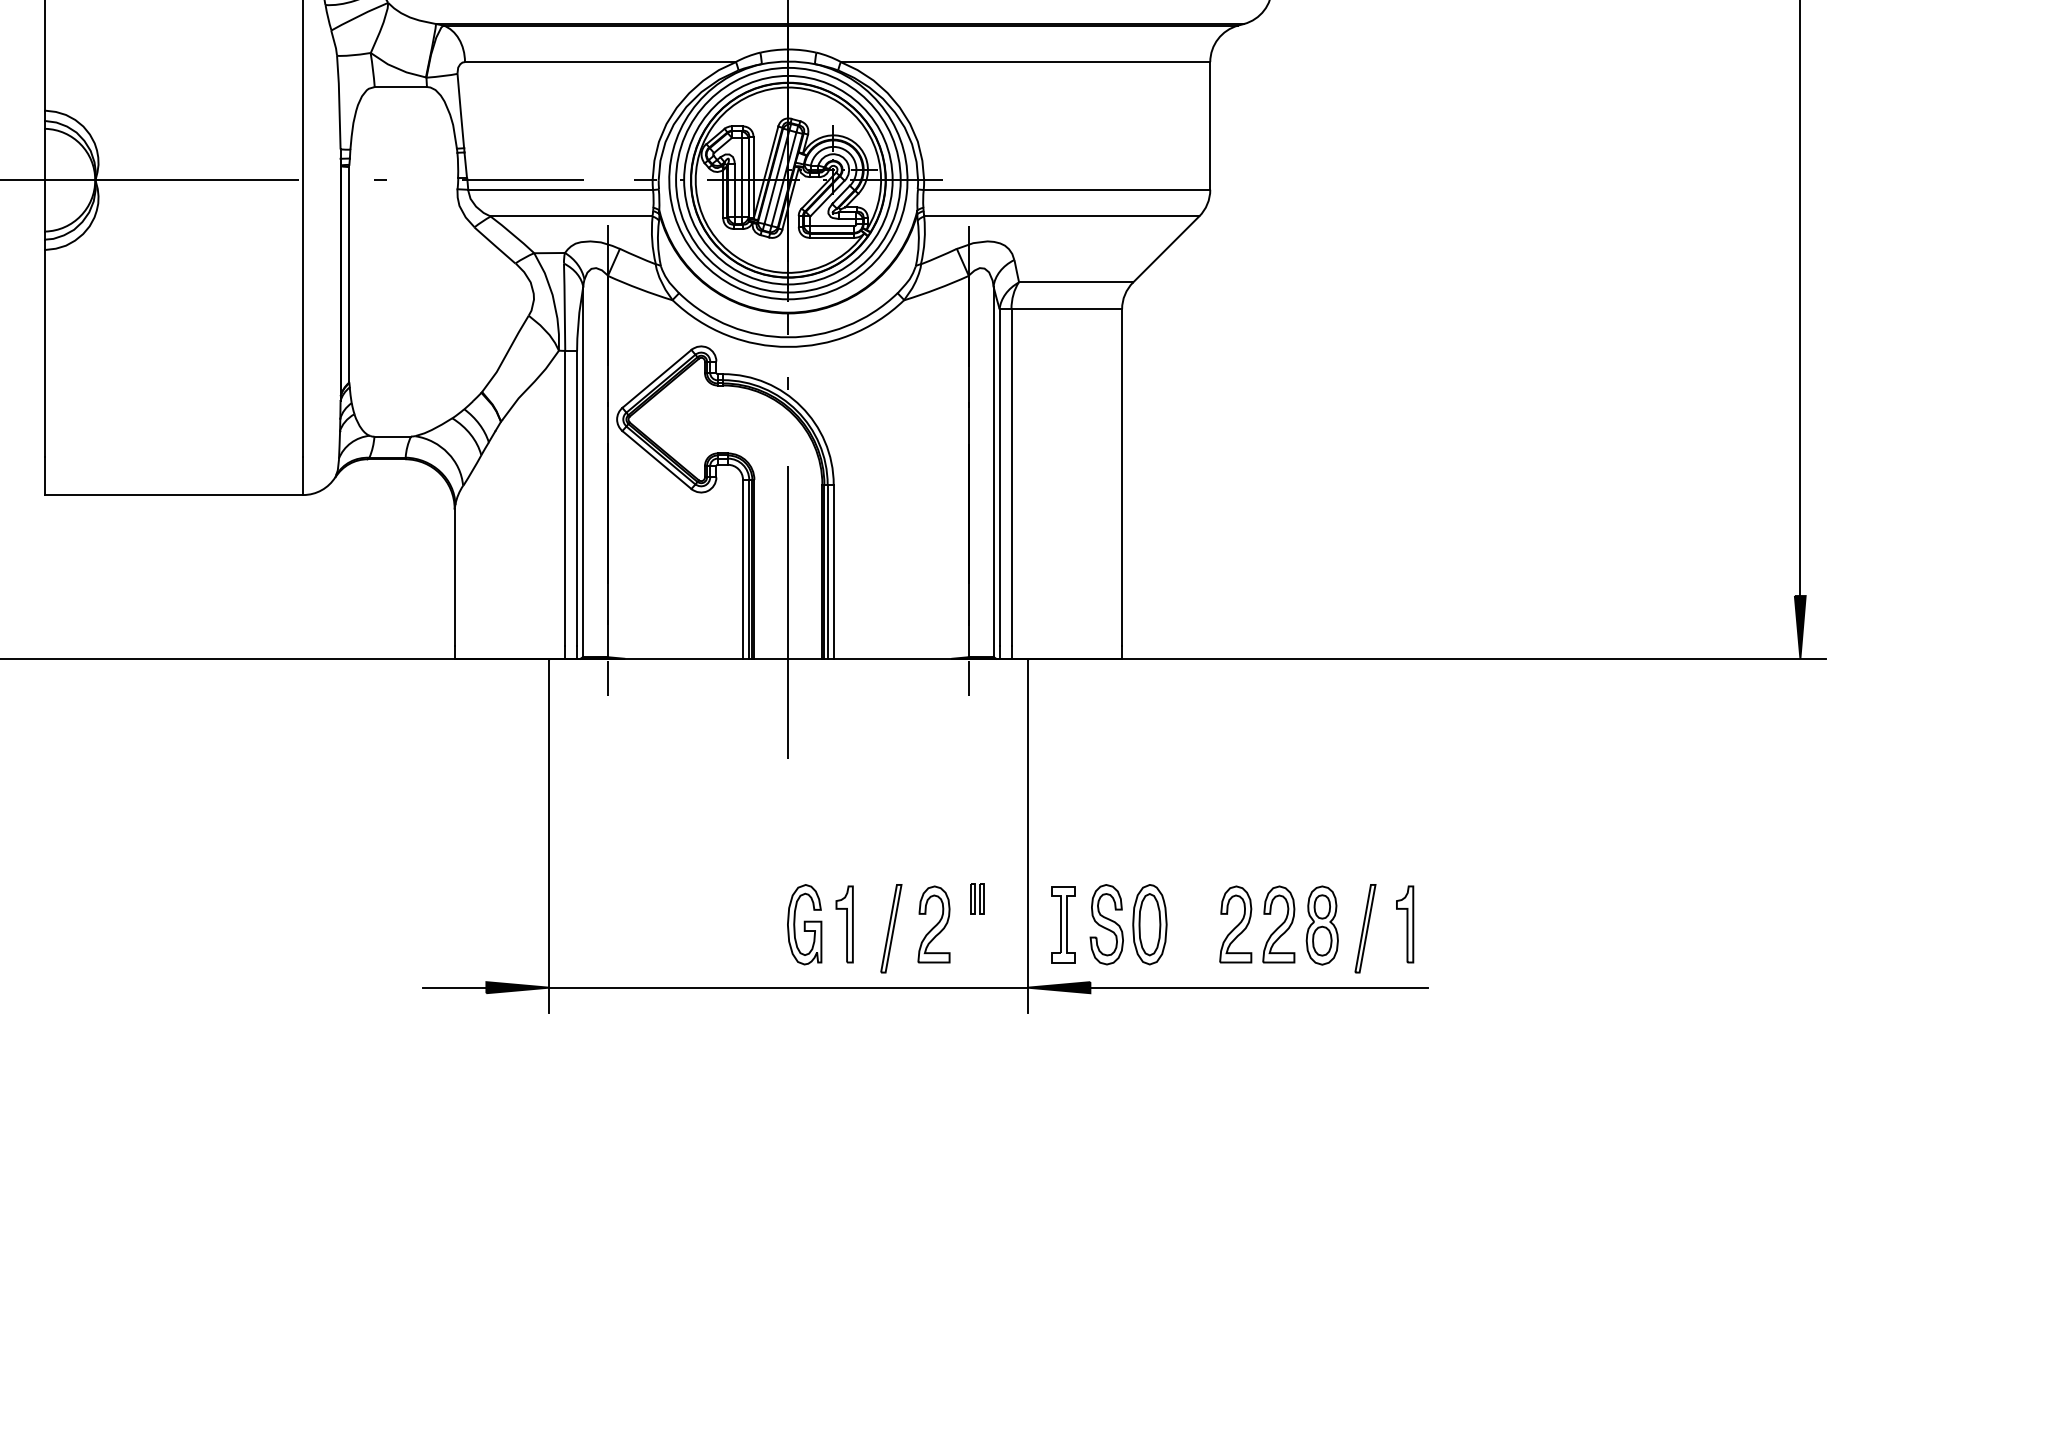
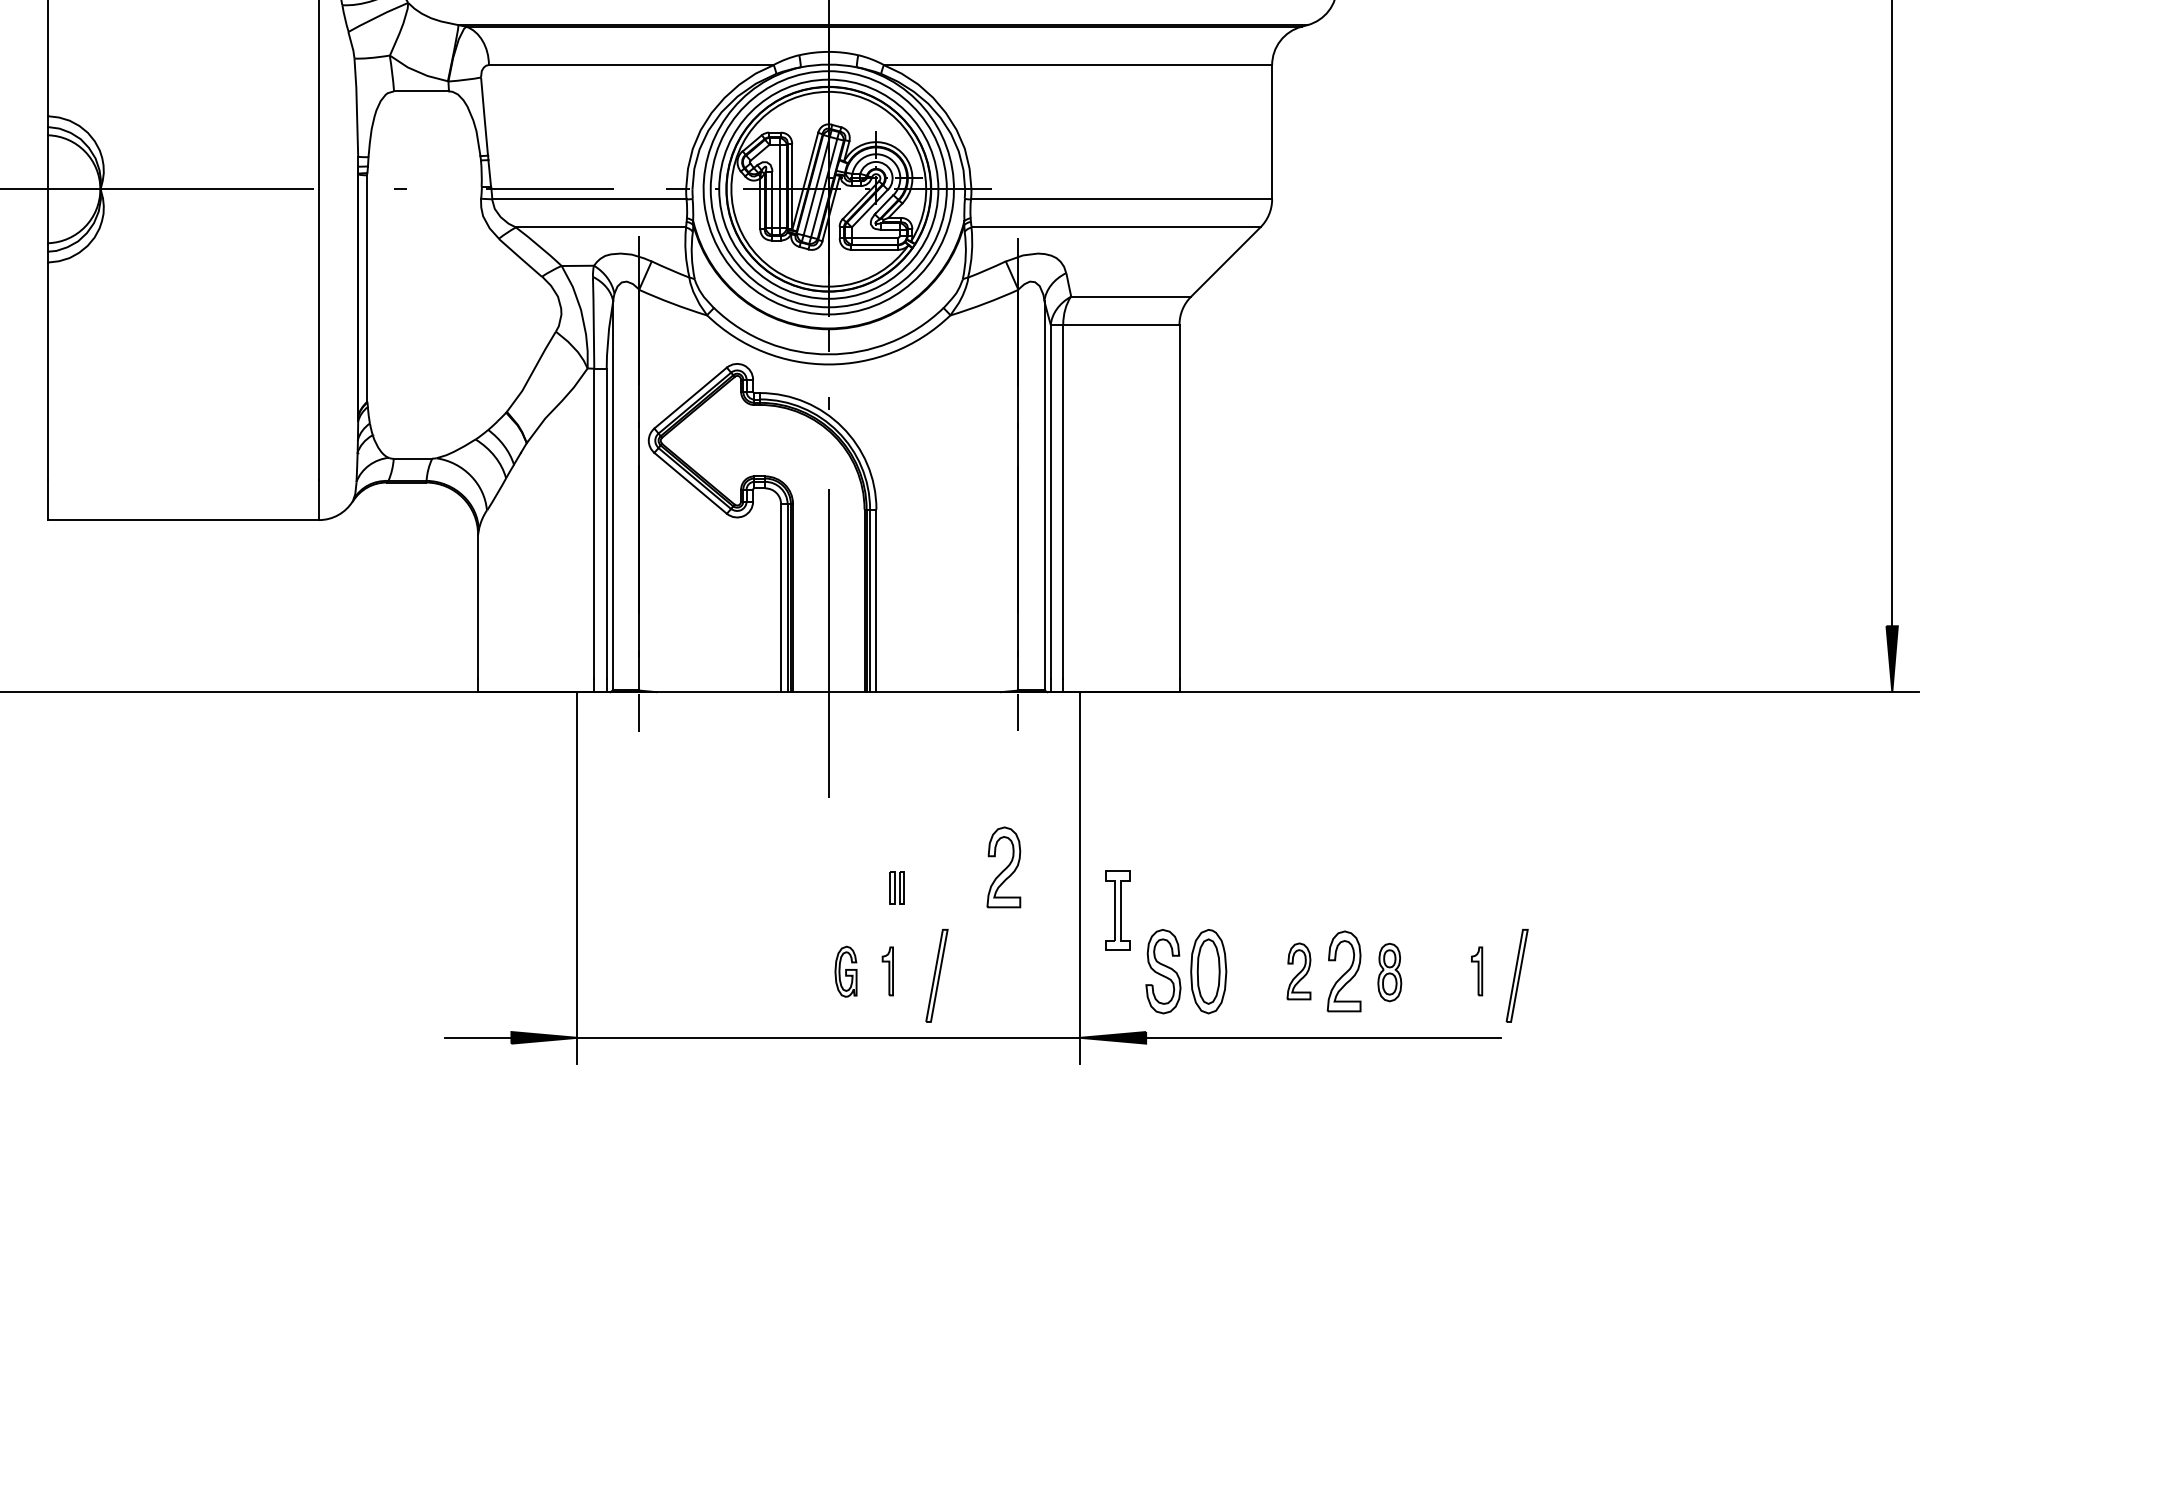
part: (977, 898) -> (897, 887), moved
part: (804, 924) -> (845, 971), size x0.6
part: (844, 924) -> (887, 971), size x0.6
part: (933, 924) -> (1003, 867), moved
part: (1063, 924) -> (1117, 910), moved
part: (1235, 924) -> (1298, 971), size x0.7
part: (1405, 924) -> (1477, 971), size x0.6
part: (1321, 925) -> (1389, 972), size x0.7
part: (1365, 928) -> (1517, 975), moved

